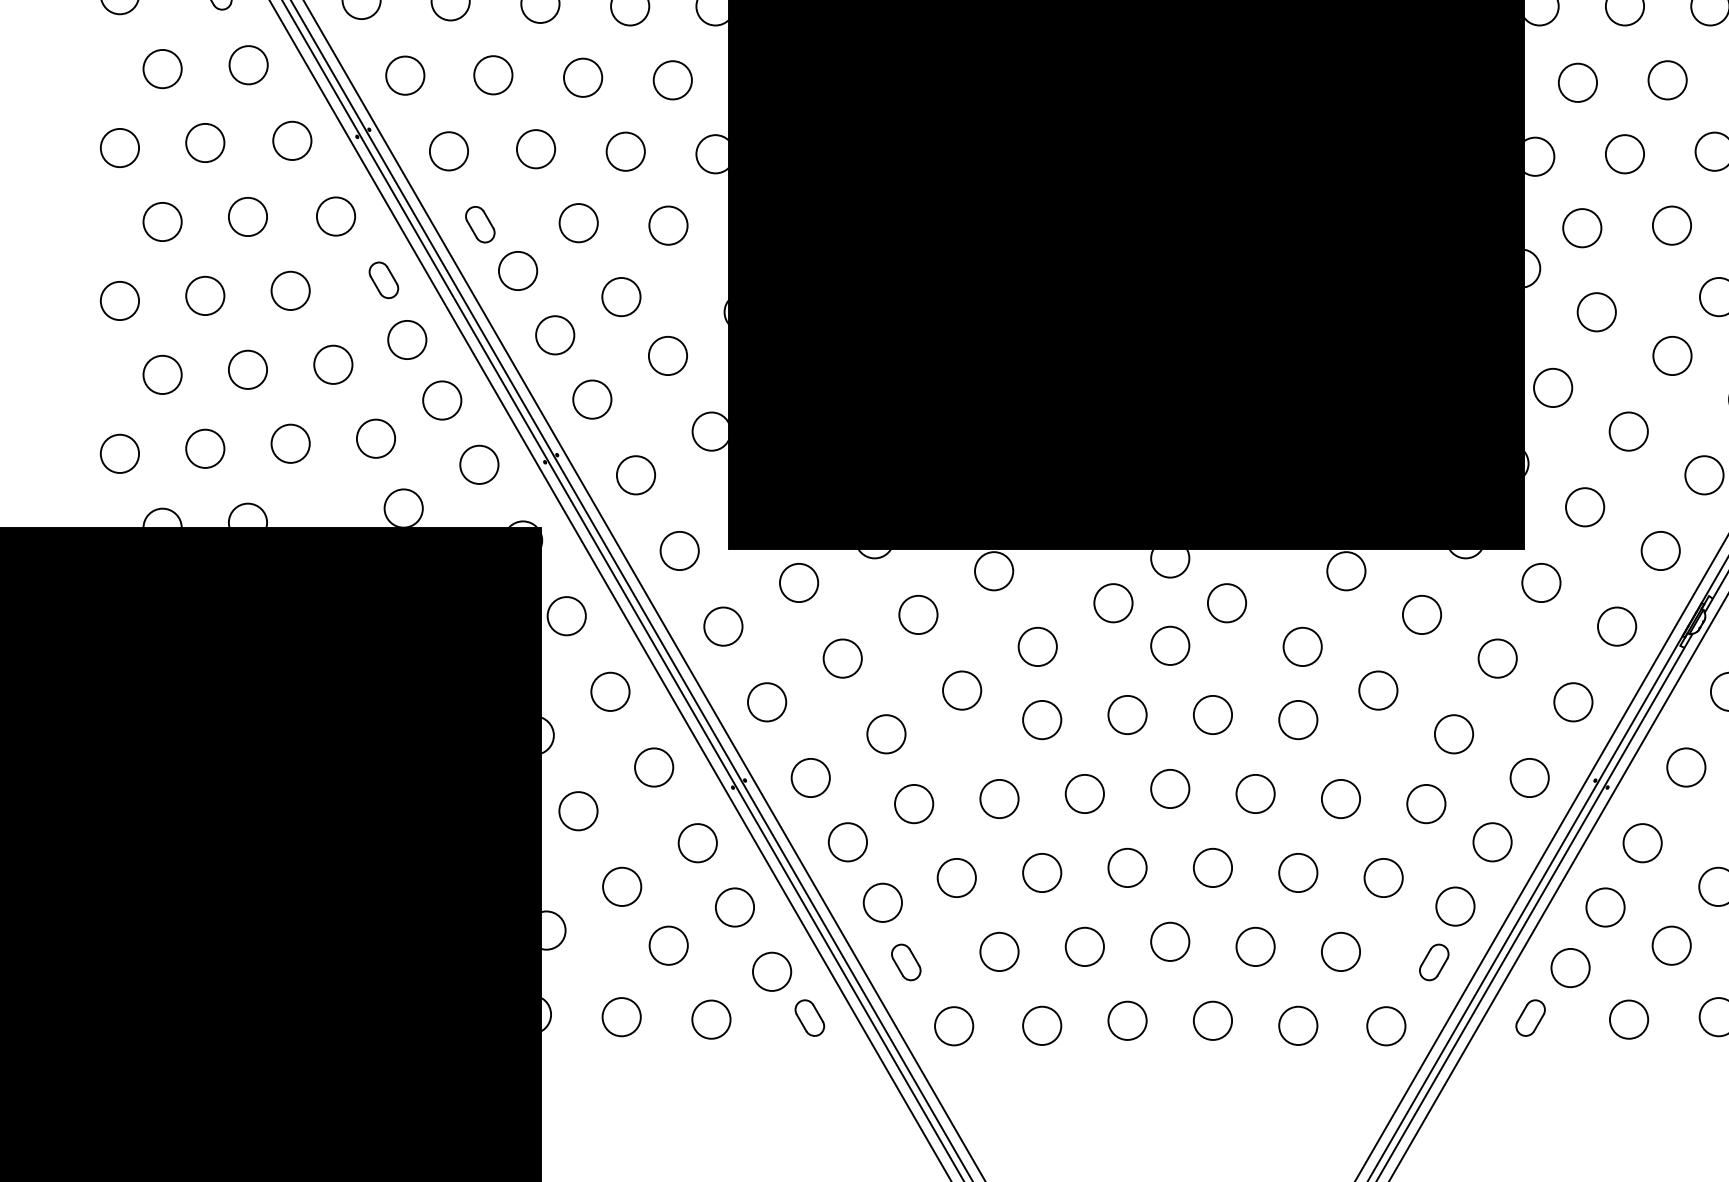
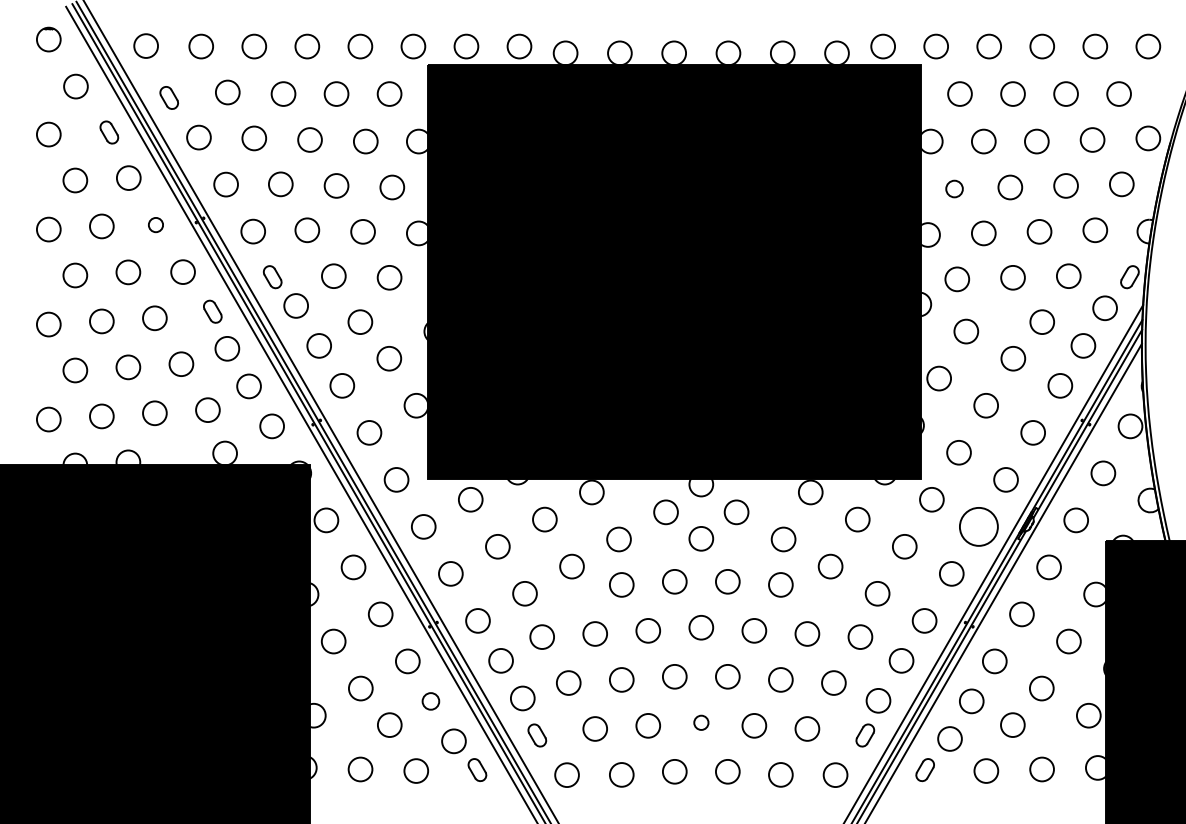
circle: (1577, 81) -> (954, 188), size x0.7
circle: (291, 139) -> (155, 224), size x0.6
circle: (1616, 626) -> (978, 526), size x1.6
circle: (734, 907) -> (430, 701), size x0.7
circle: (1170, 941) -> (701, 722), size x0.6

